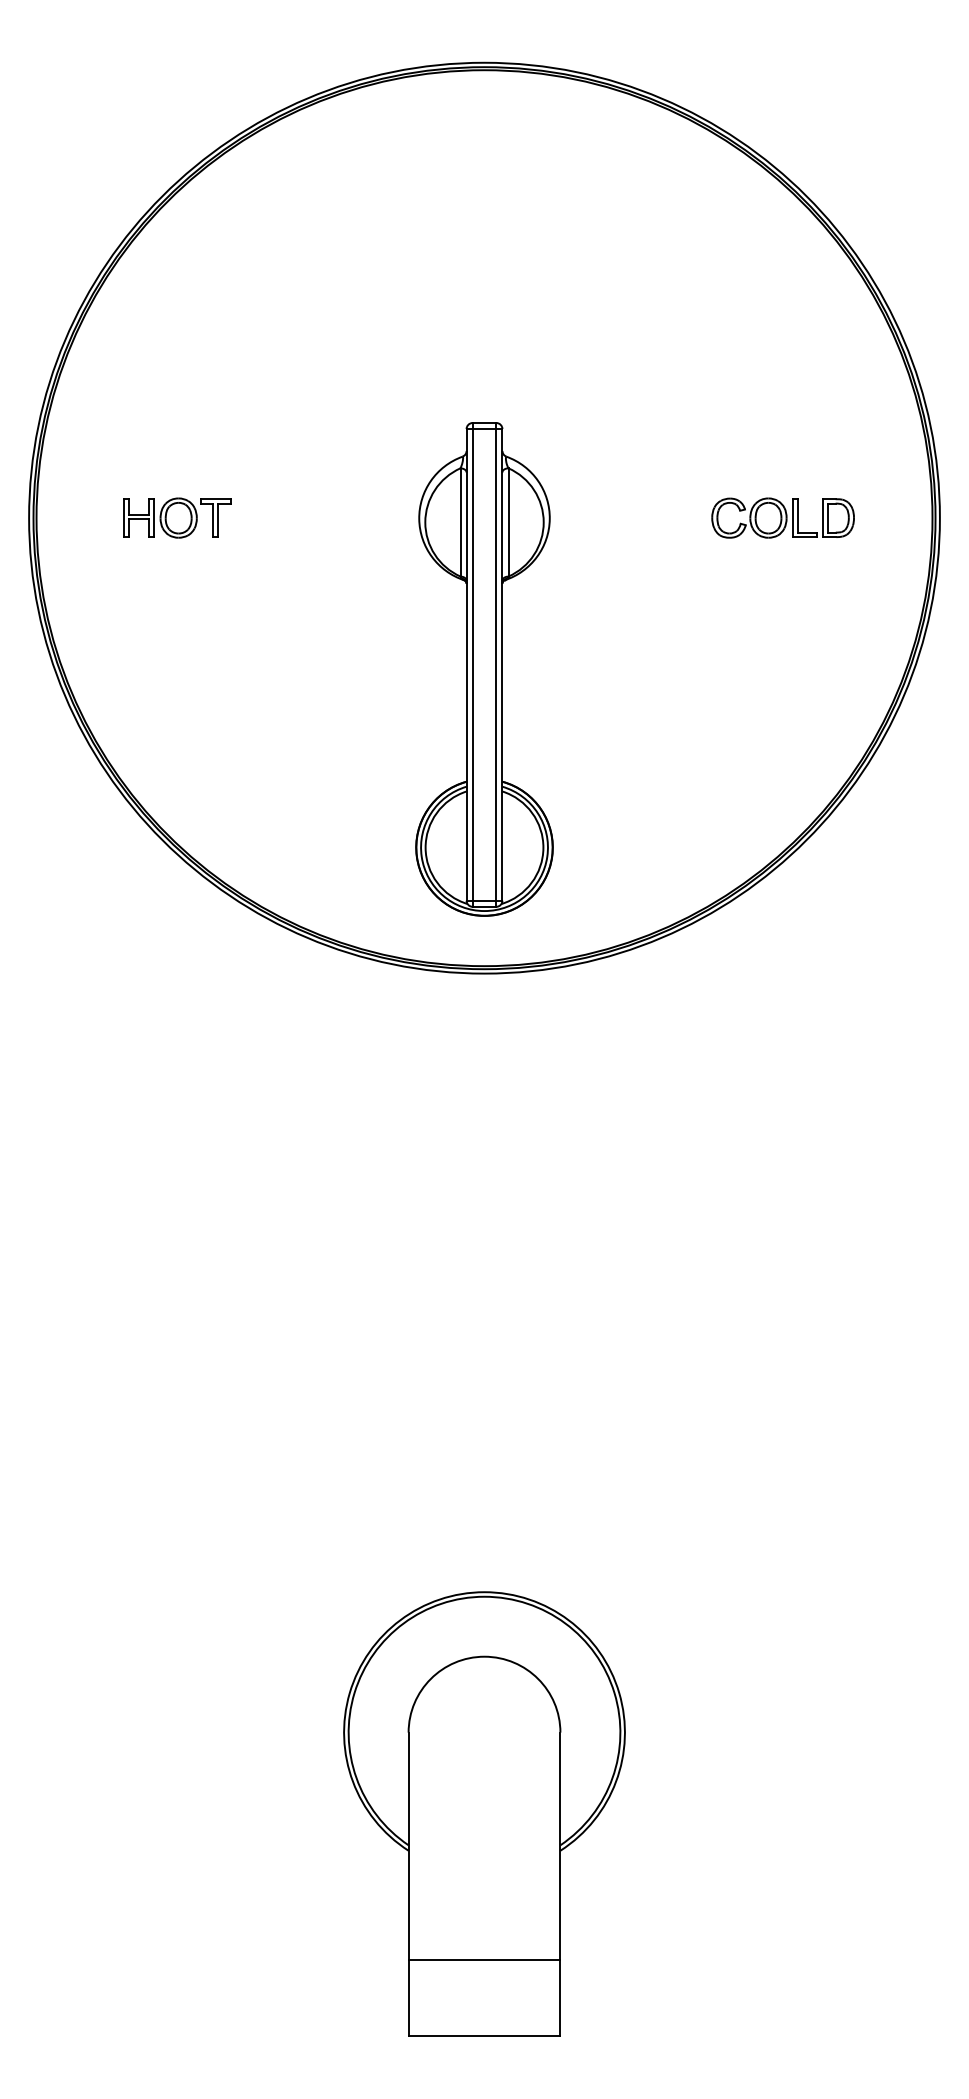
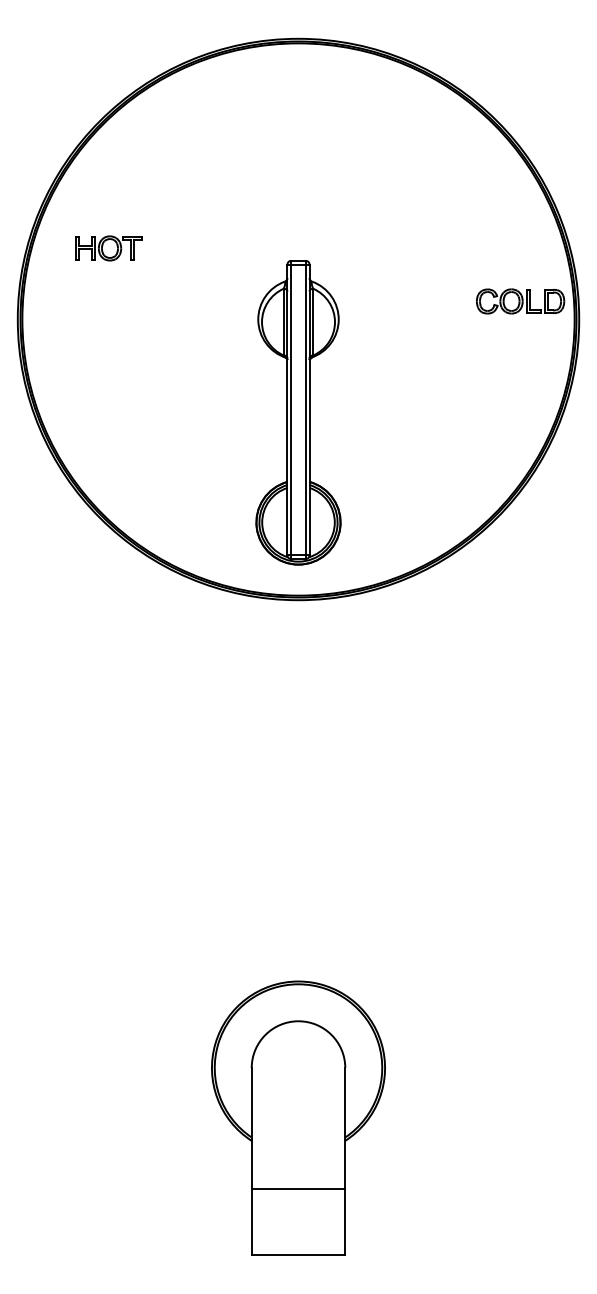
part: (176, 518) -> (108, 248), moved
part: (783, 518) -> (520, 301), moved
line: (484, 1960) -> (298, 1189), moved

